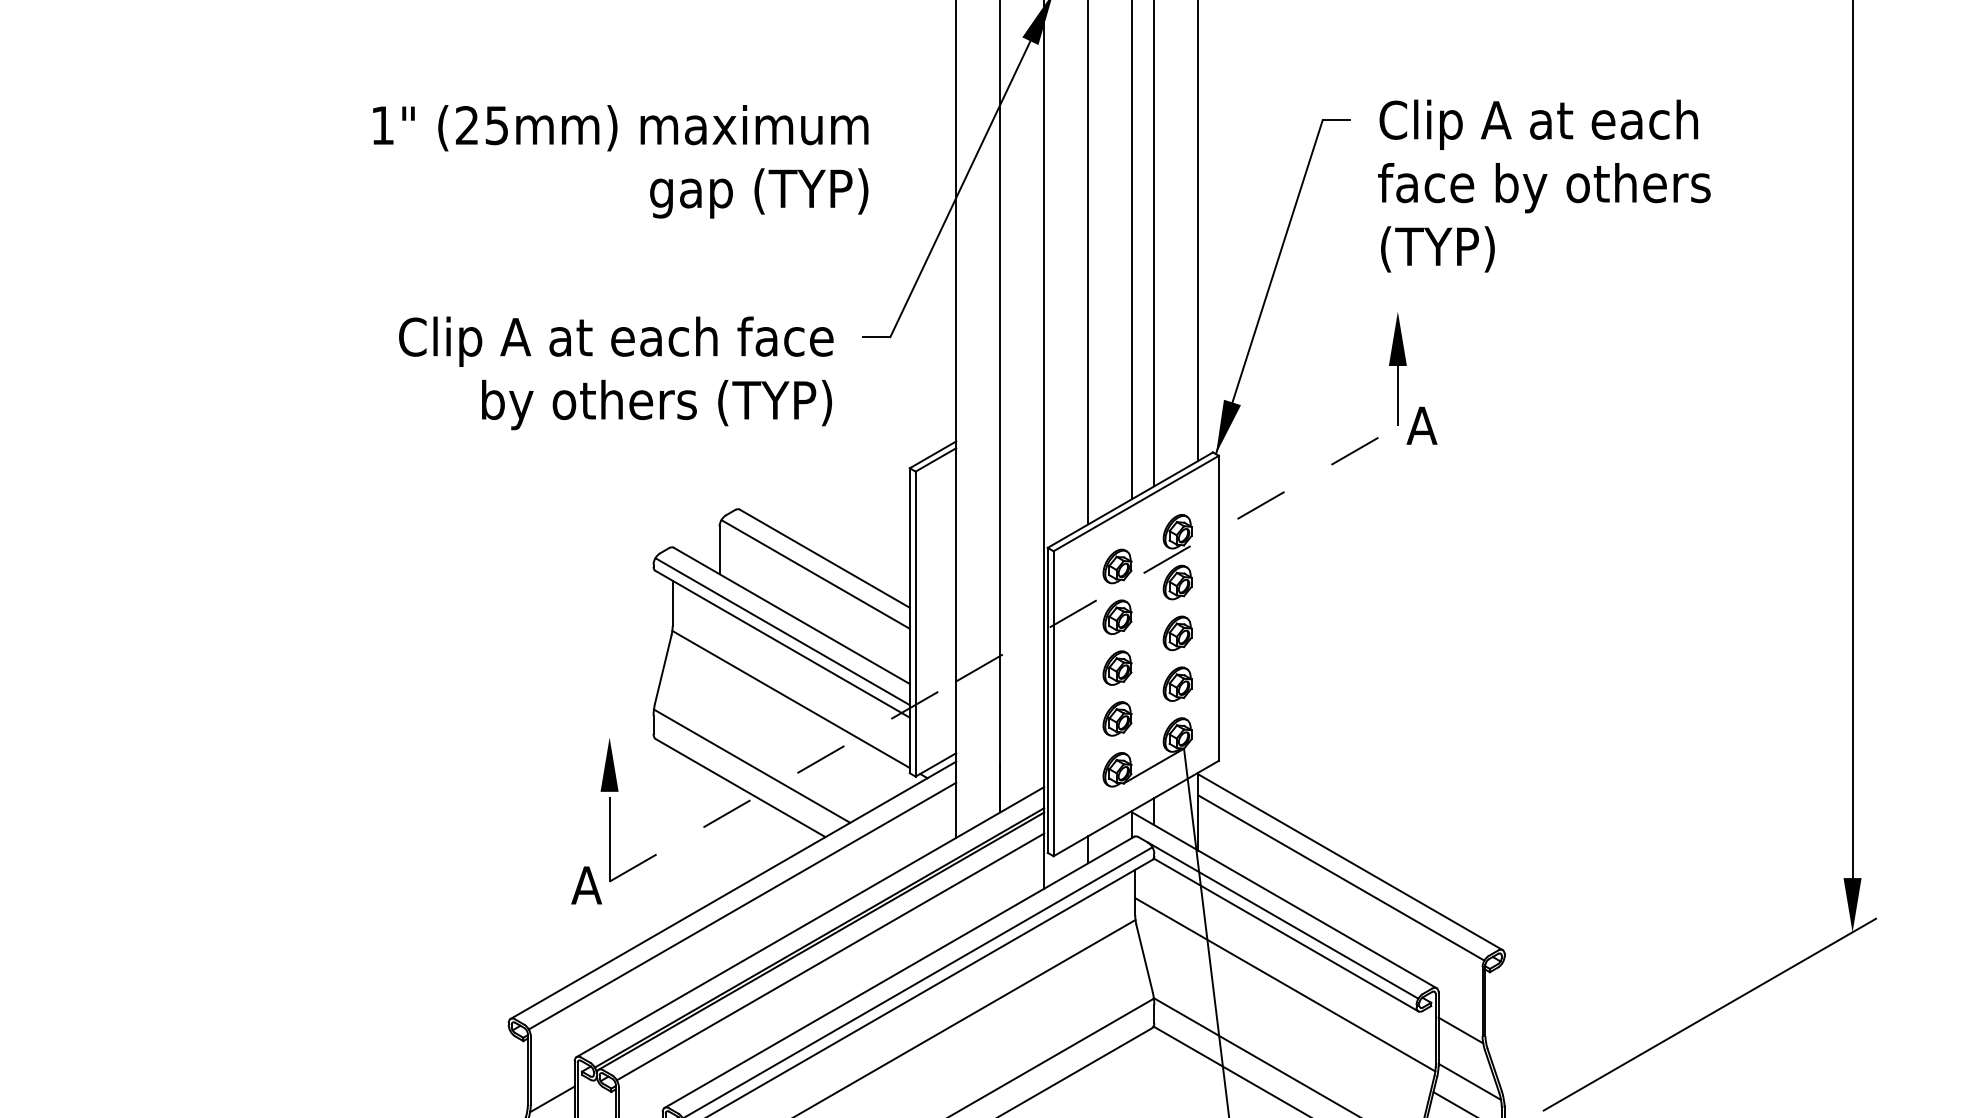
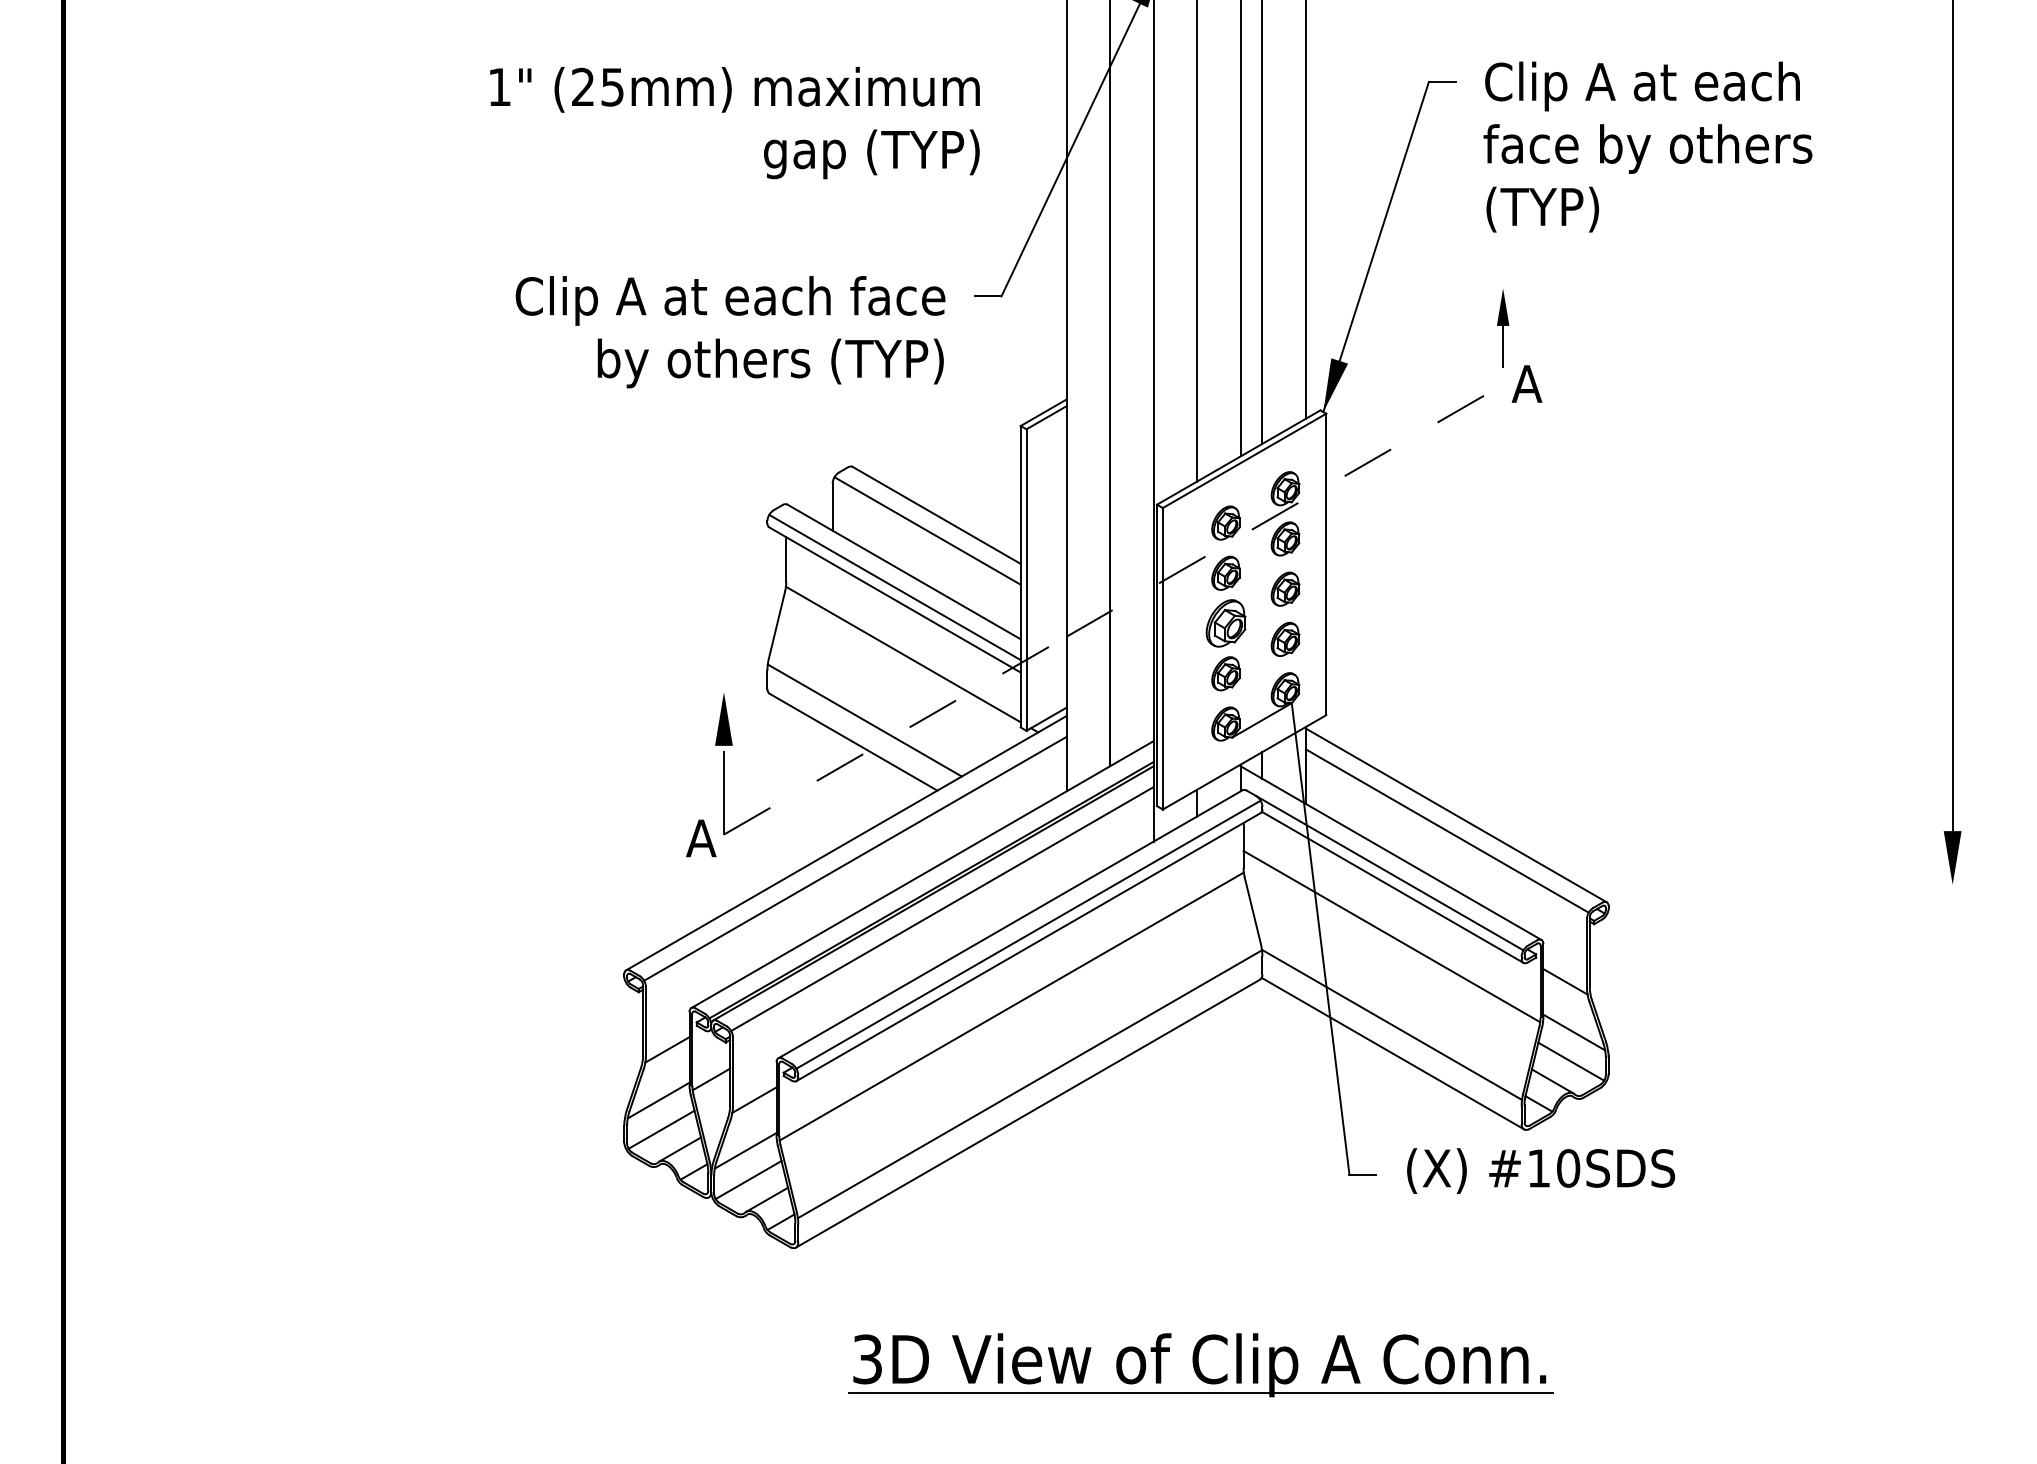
part: (1397, 369) -> (1502, 328), size x0.7
part: (1116, 668) -> (1225, 623), size x1.4
line: (1709, 1014) -> (1811, 965), removed

